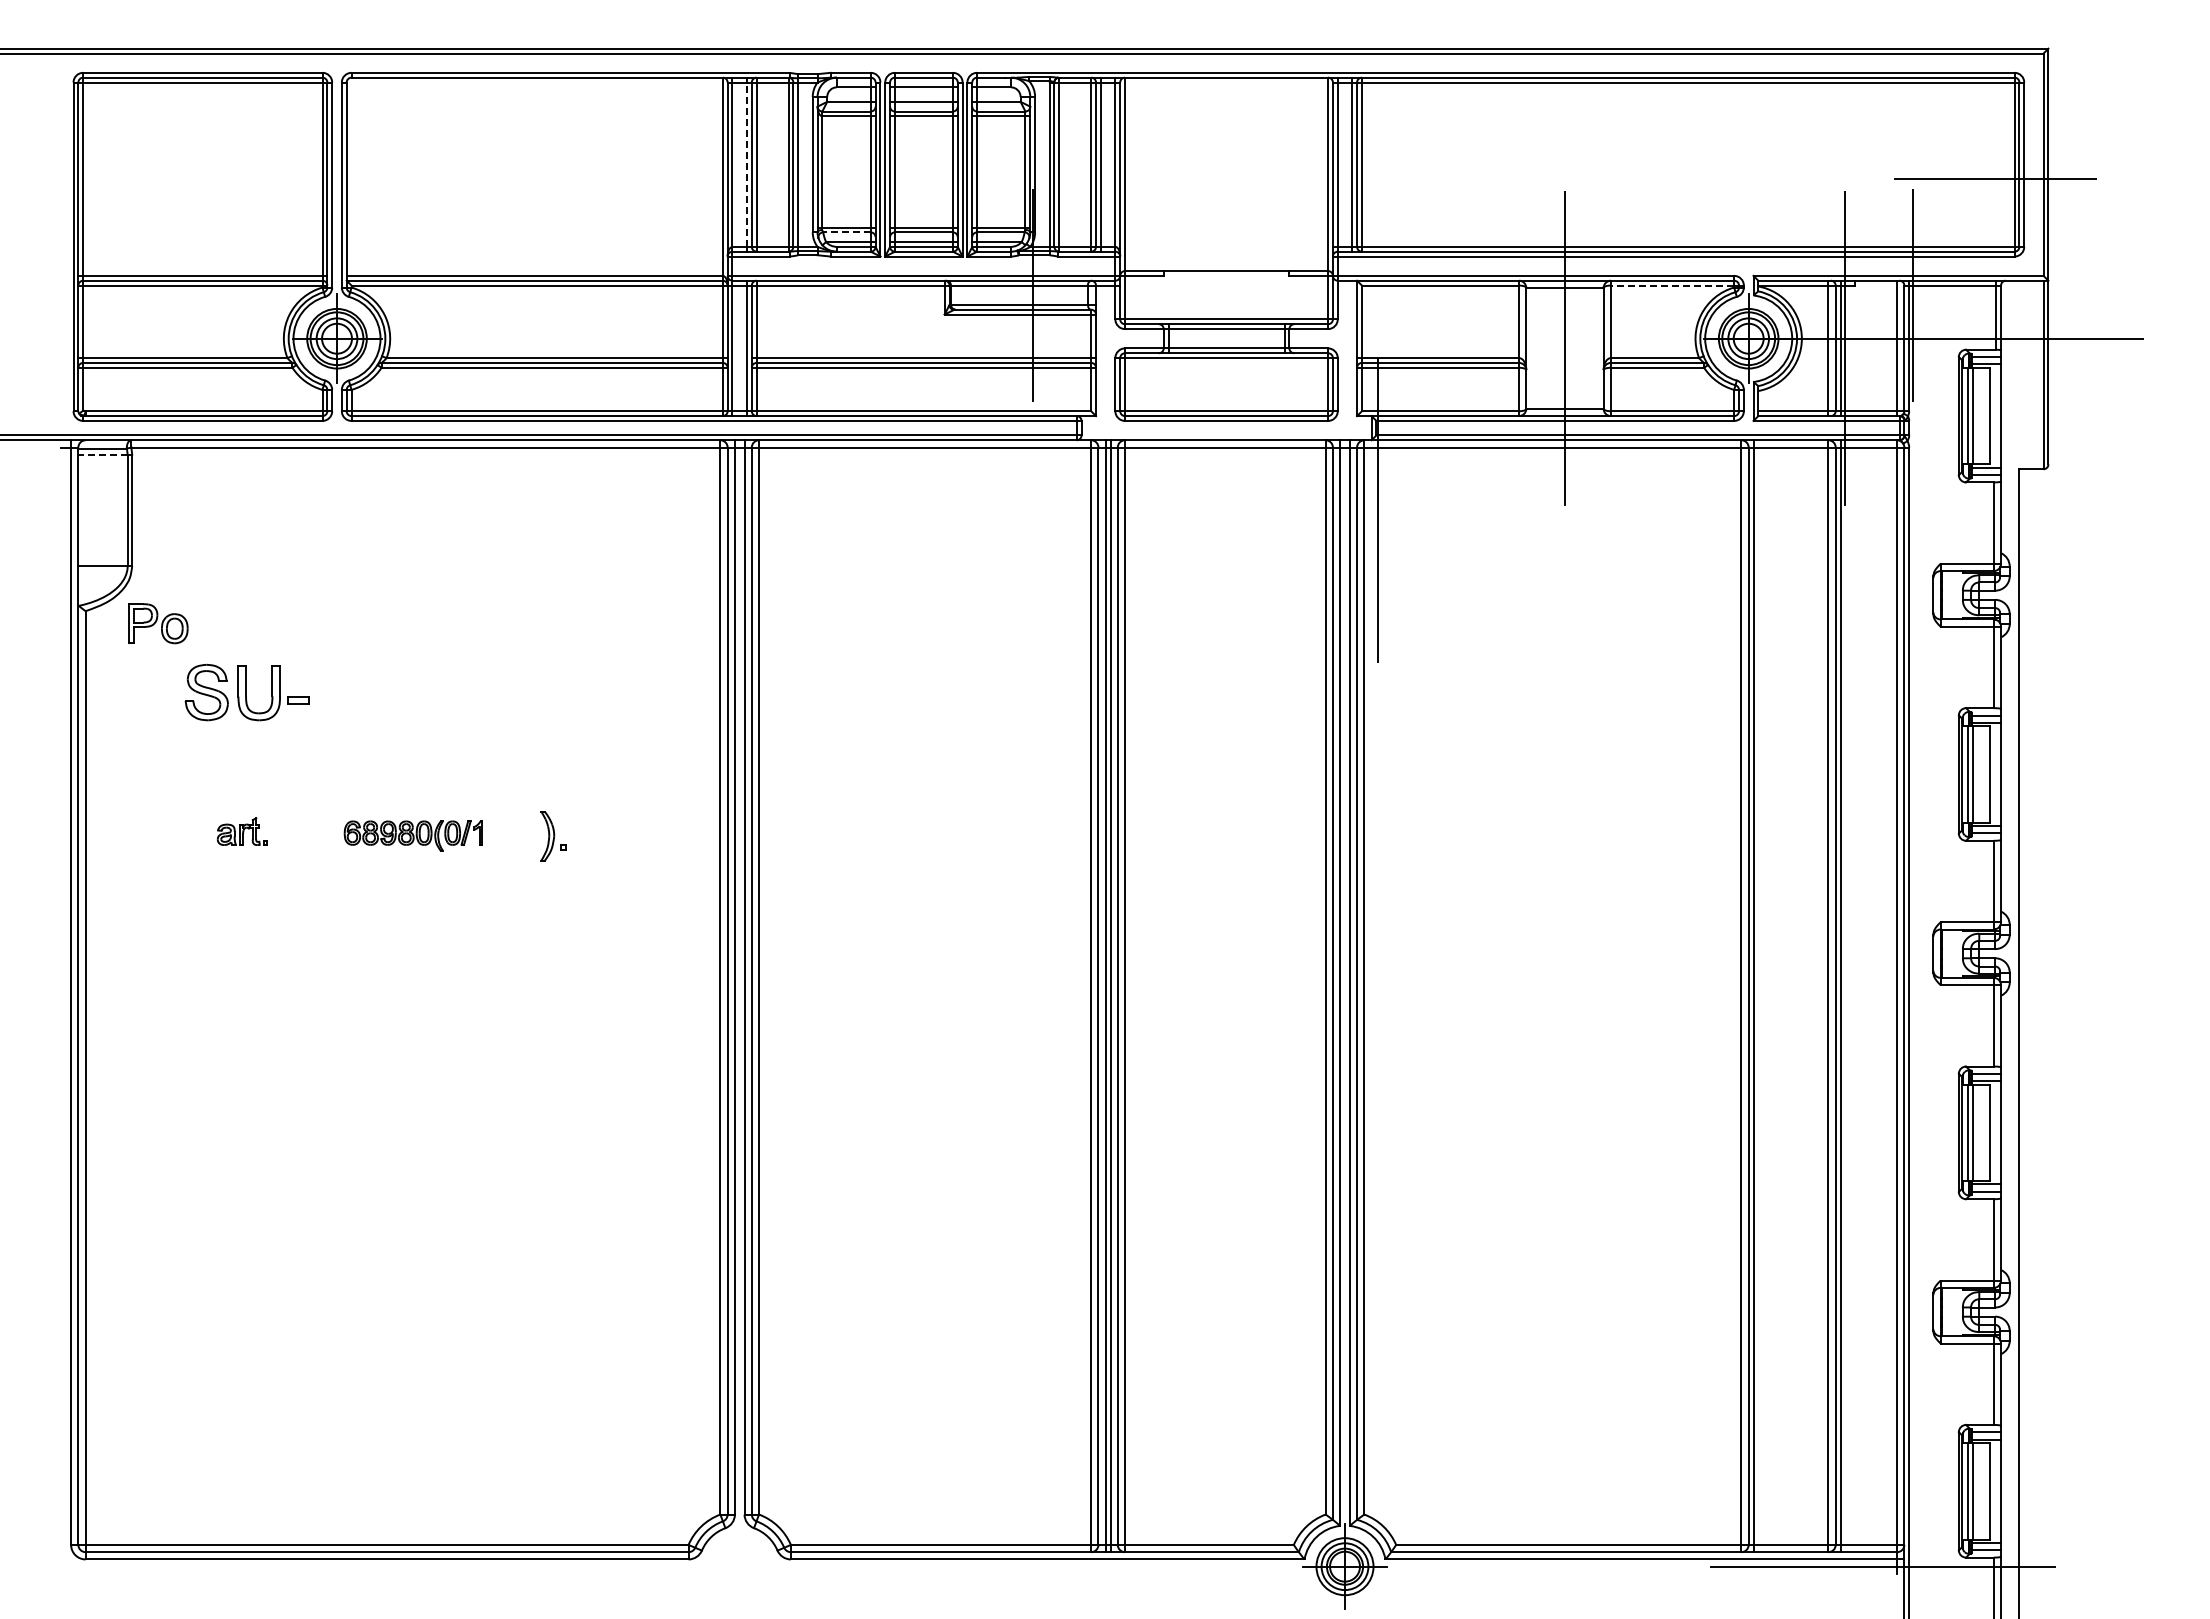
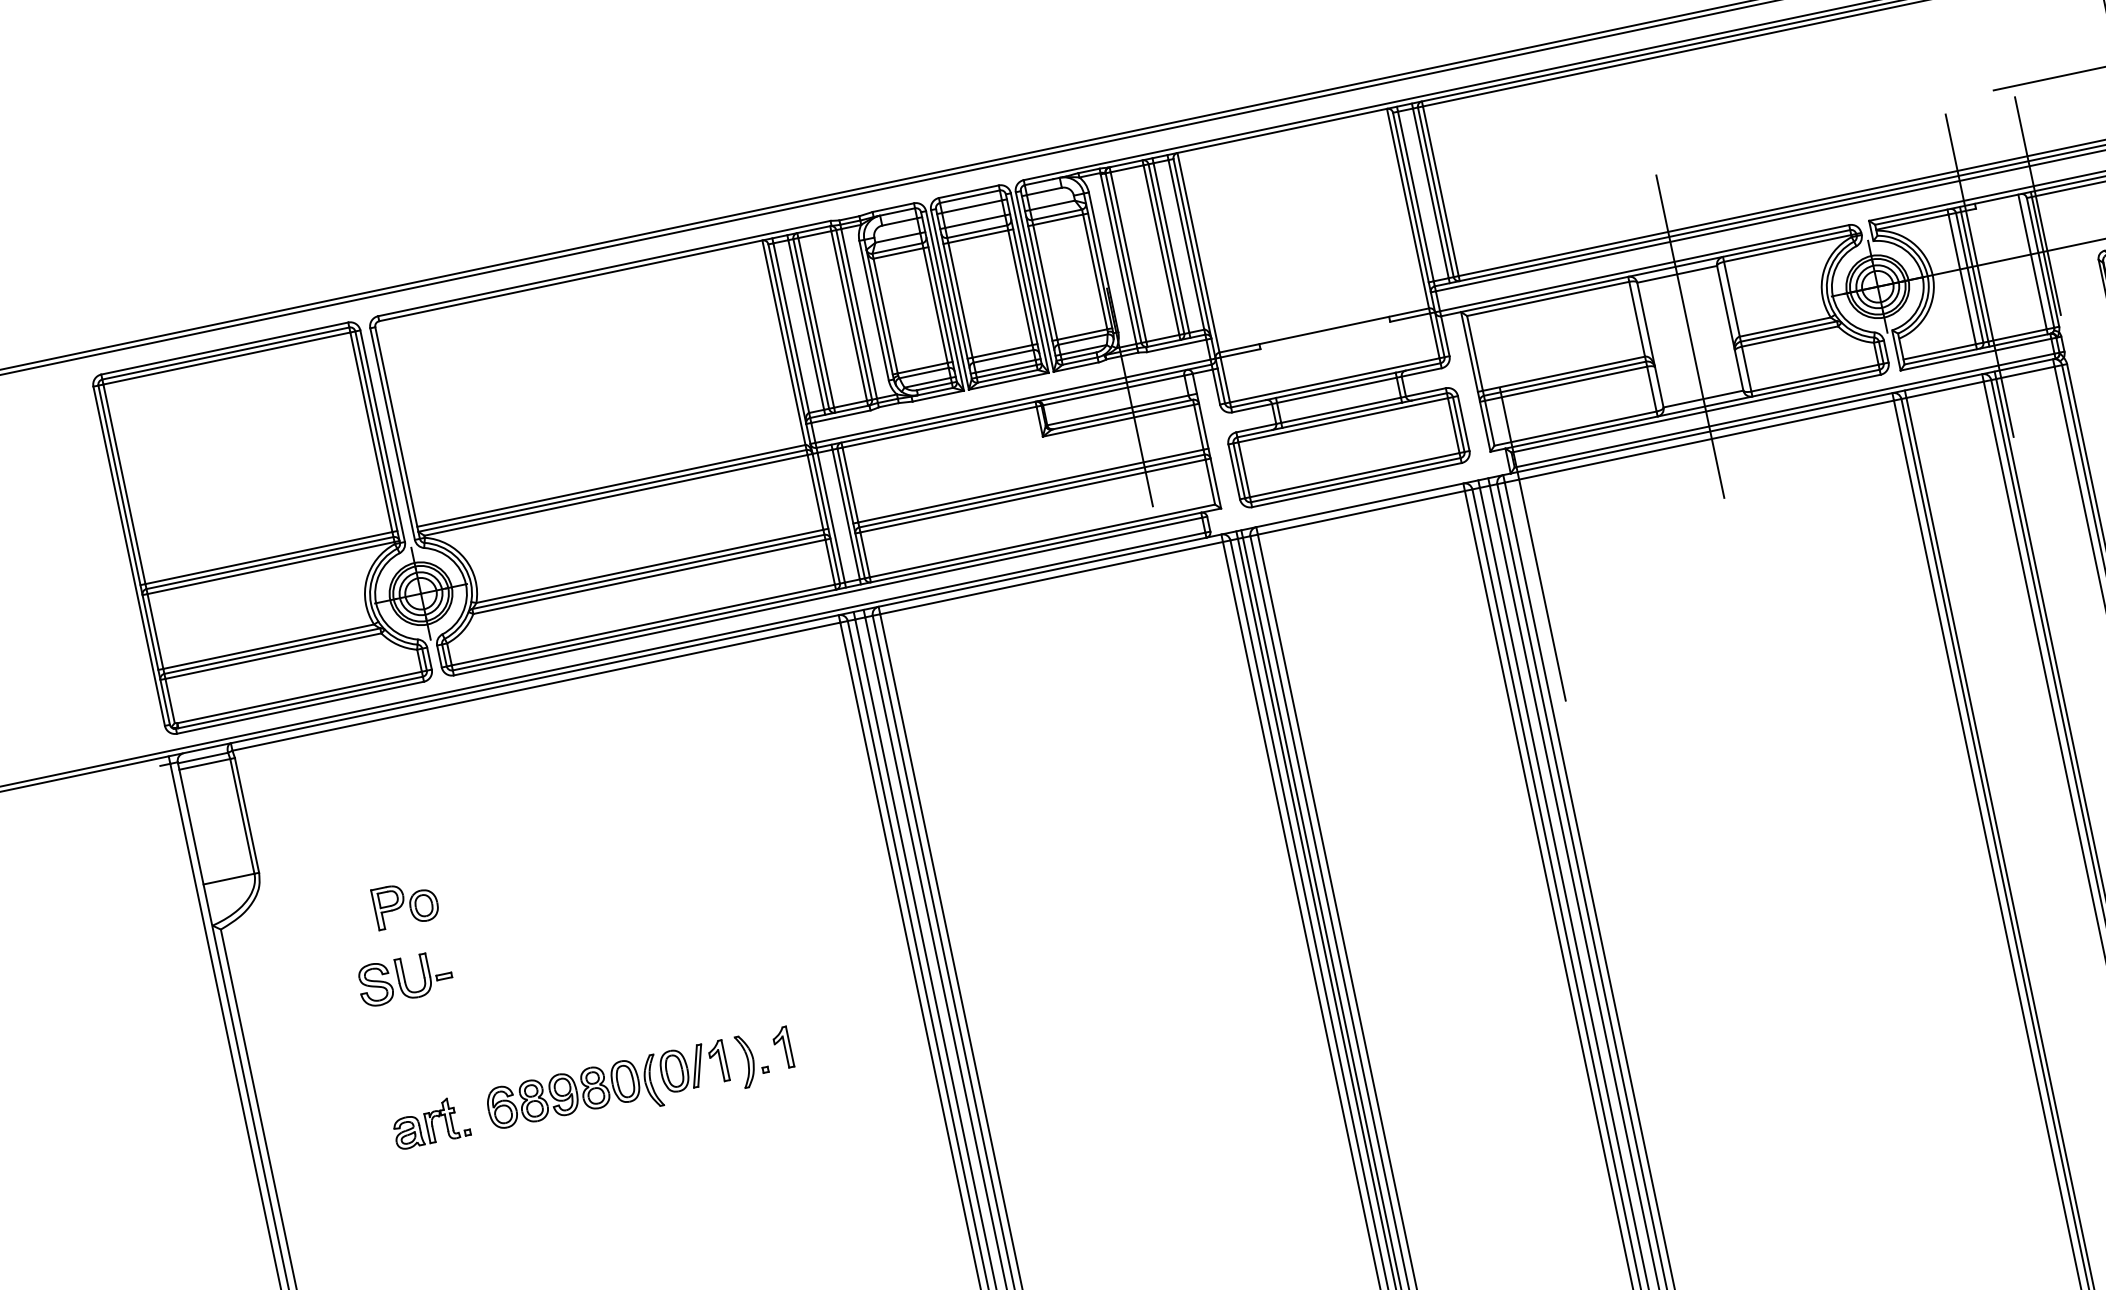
line: (746, 164) -> (805, 324), dashed -> solid
line: (846, 232) -> (923, 373), dashed -> solid
line: (1672, 285) -> (1787, 248), dashed -> solid
line: (103, 454) -> (205, 764), dashed -> solid
part: (158, 623) -> (406, 903), moved
part: (246, 692) -> (404, 978), size x0.71
part: (583, 830) -> (782, 1047), added
part: (242, 831) -> (430, 1122), size x1.43
part: (413, 835) -> (608, 1089), size x1.67

